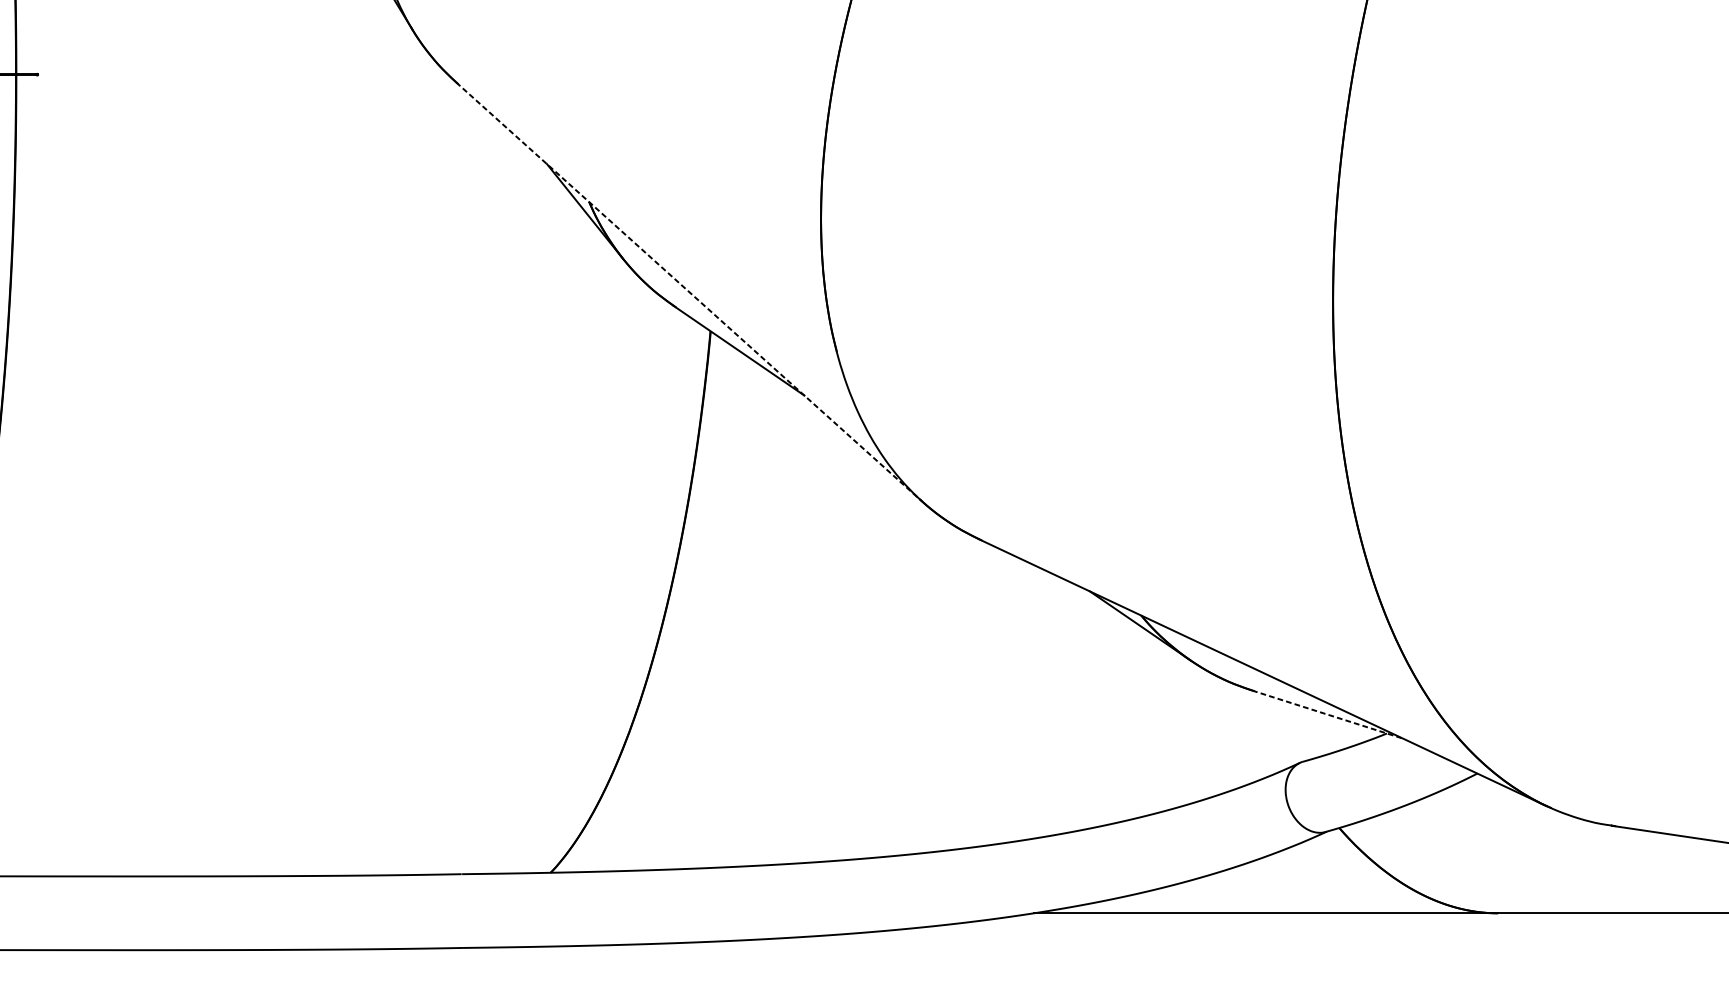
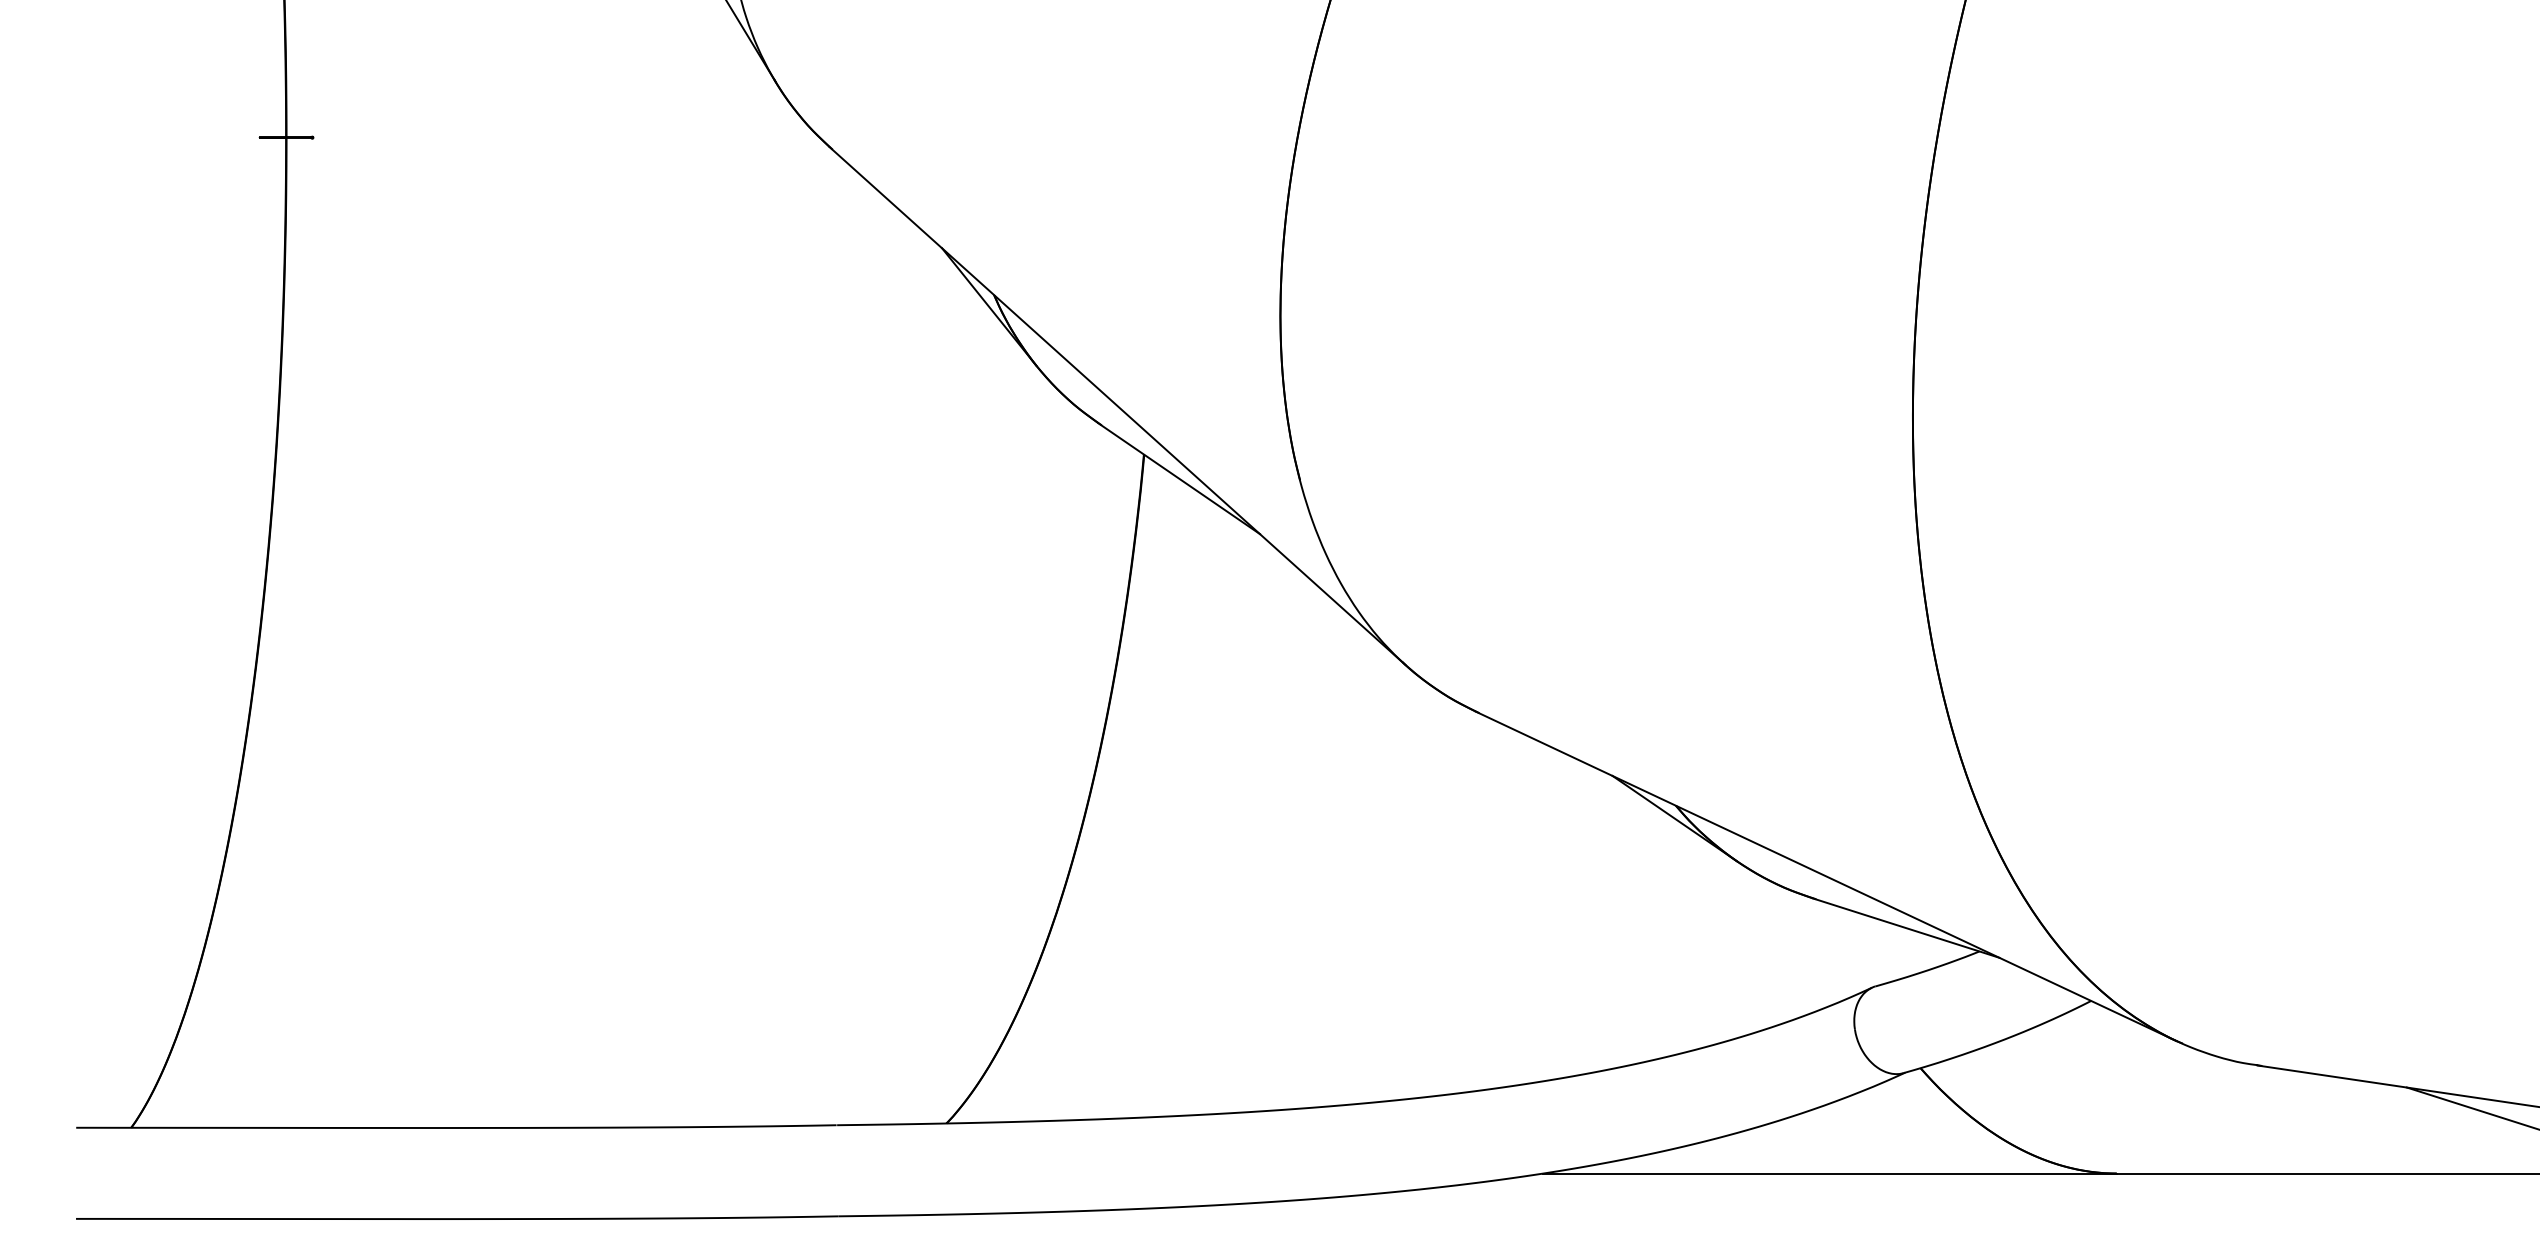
line: (689, 292) -> (1118, 406), dashed -> solid
line: (1327, 714) -> (1906, 928), dashed -> solid

